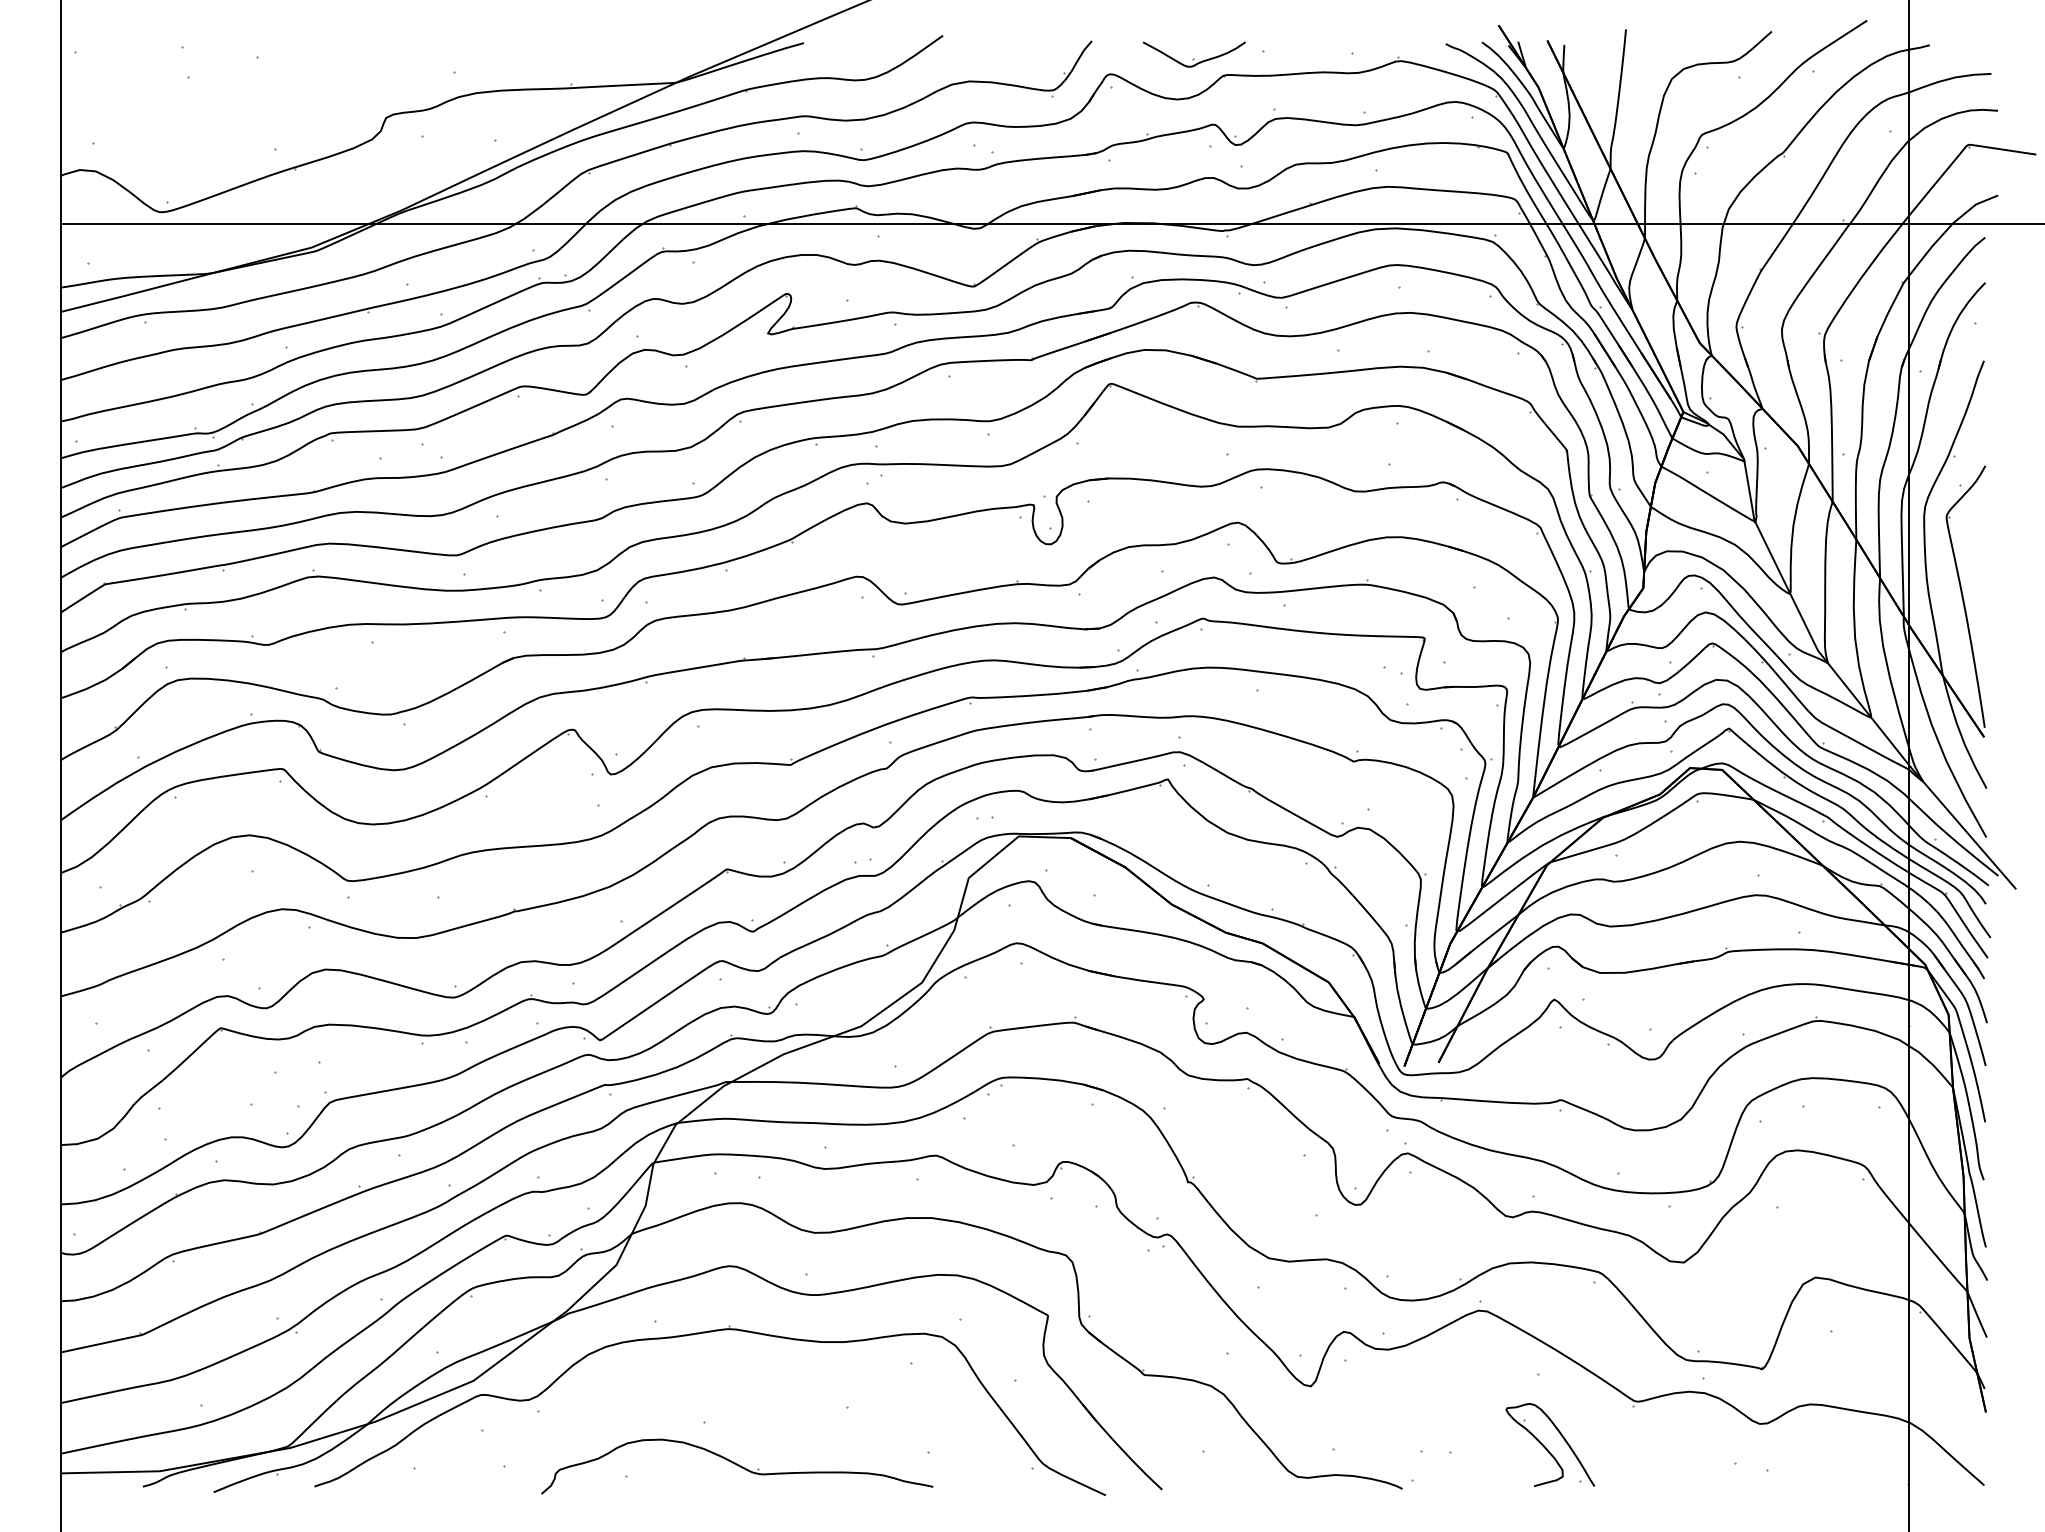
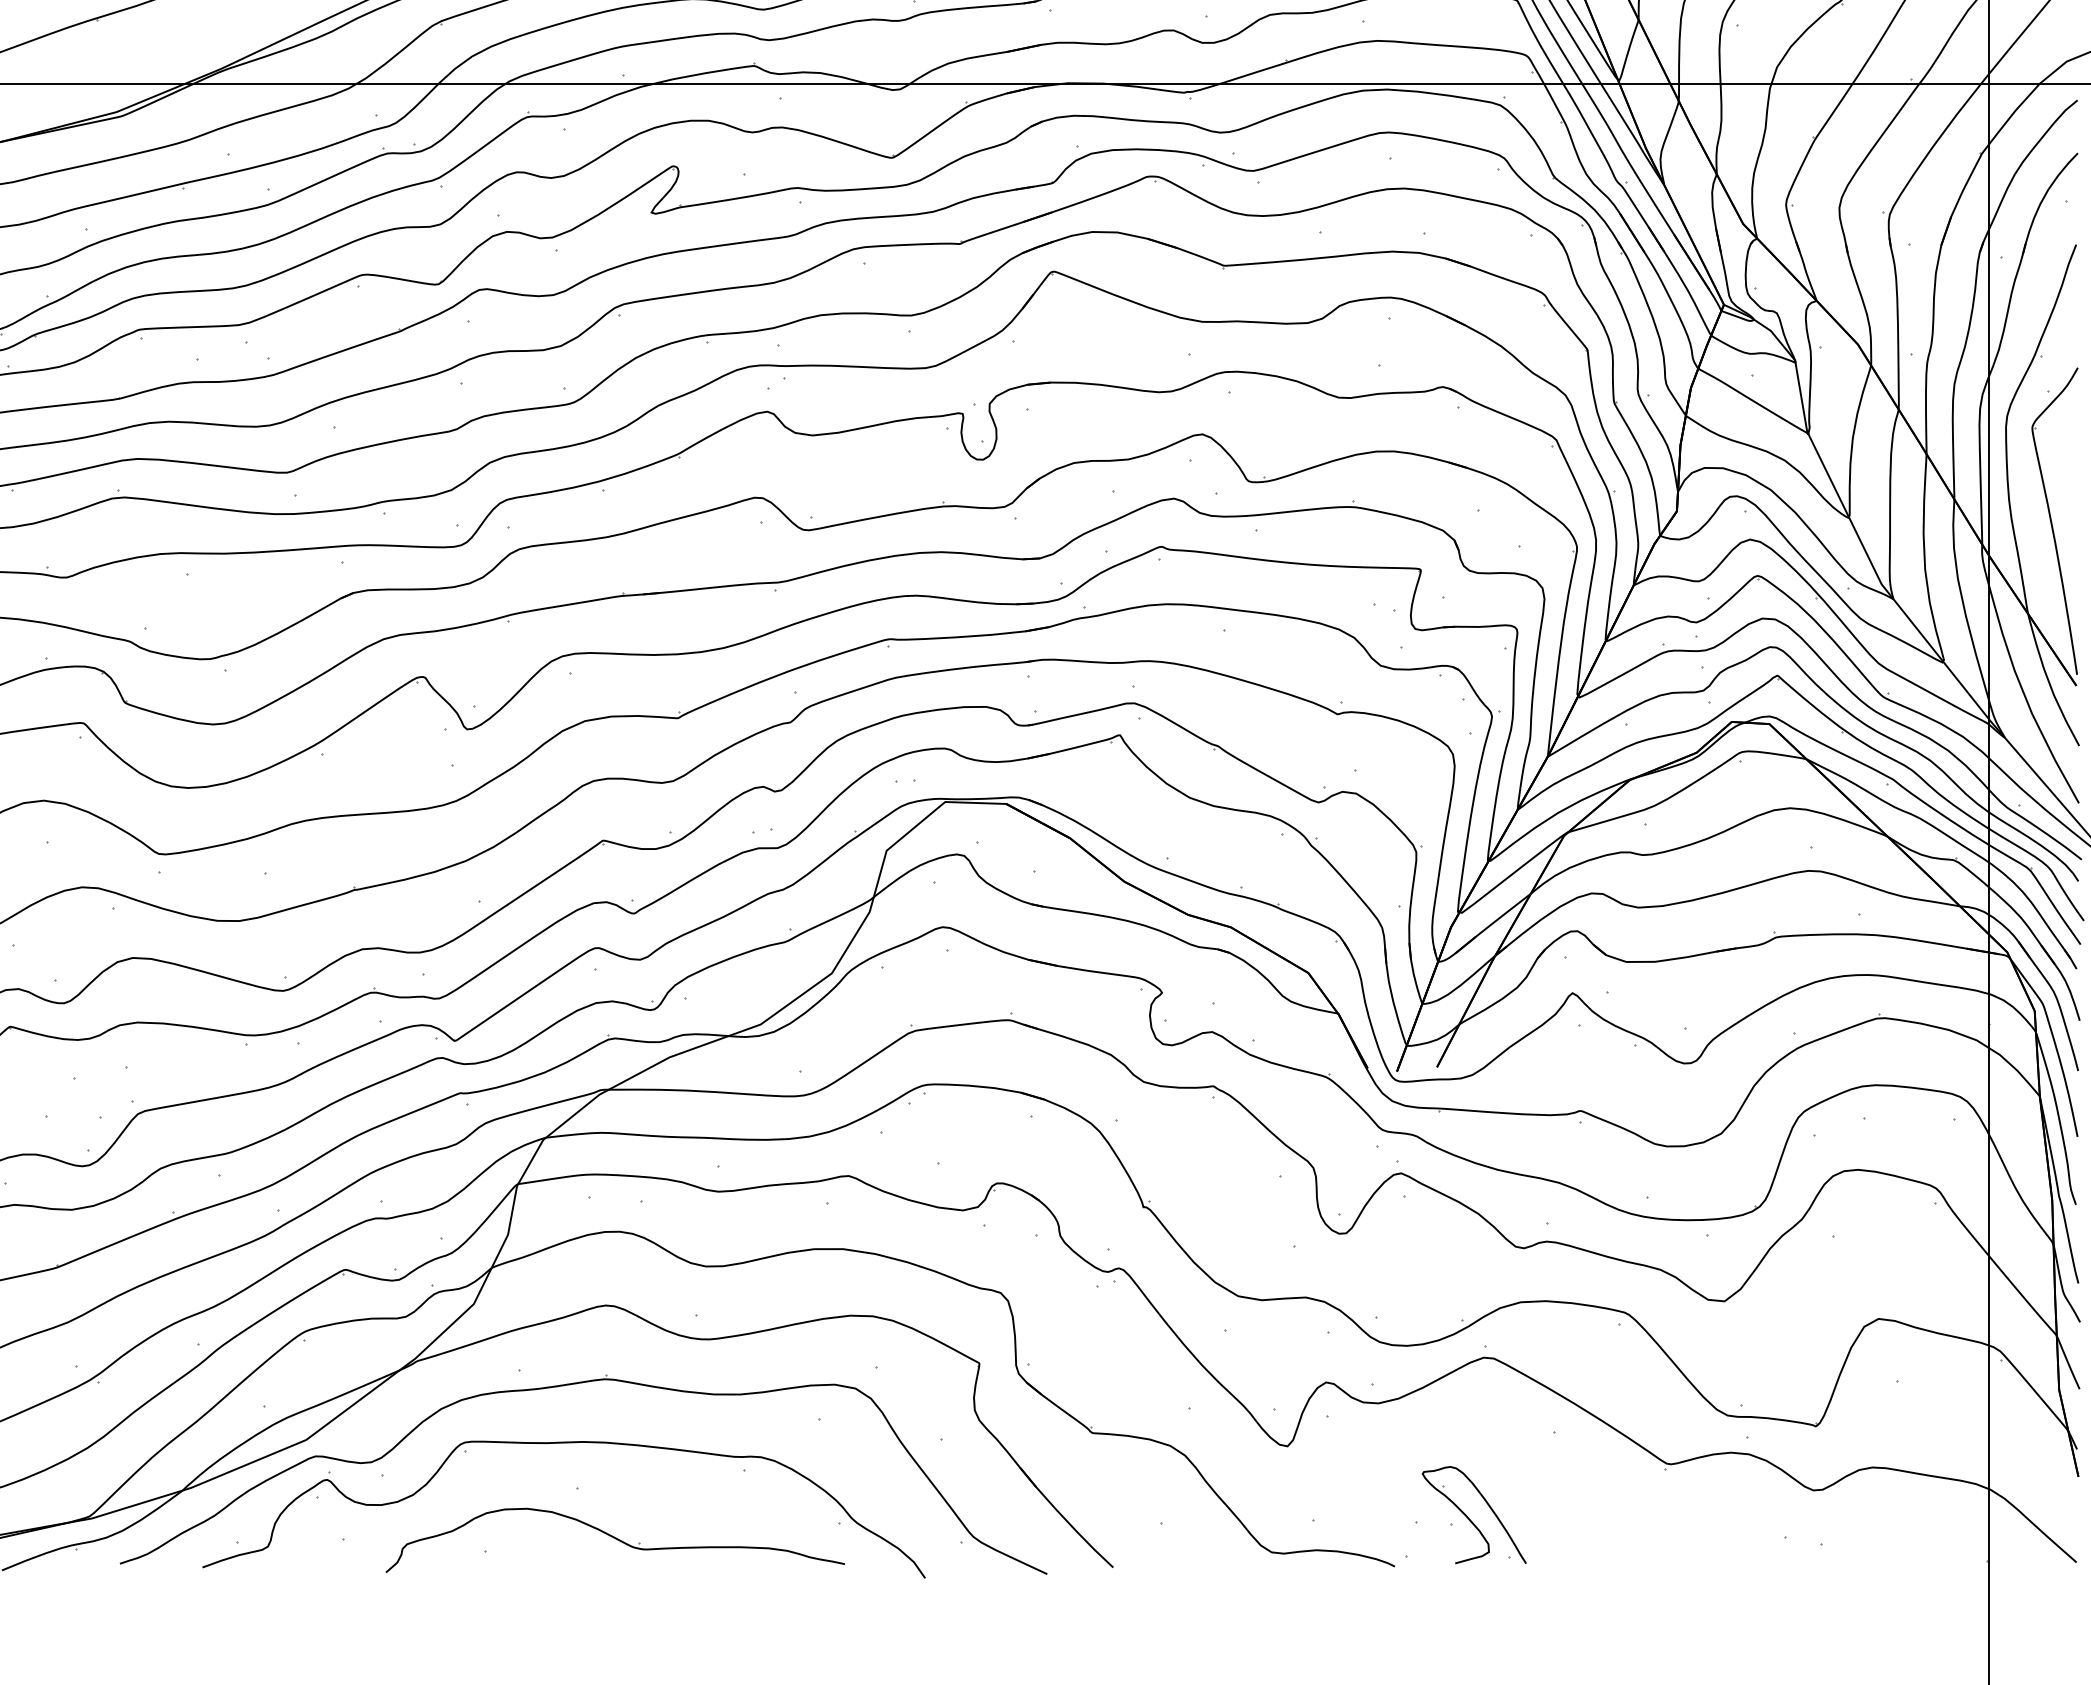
part: (691, 1384) -> (561, 1444), added
part: (1550, 1444) -> (1474, 1514), moved

